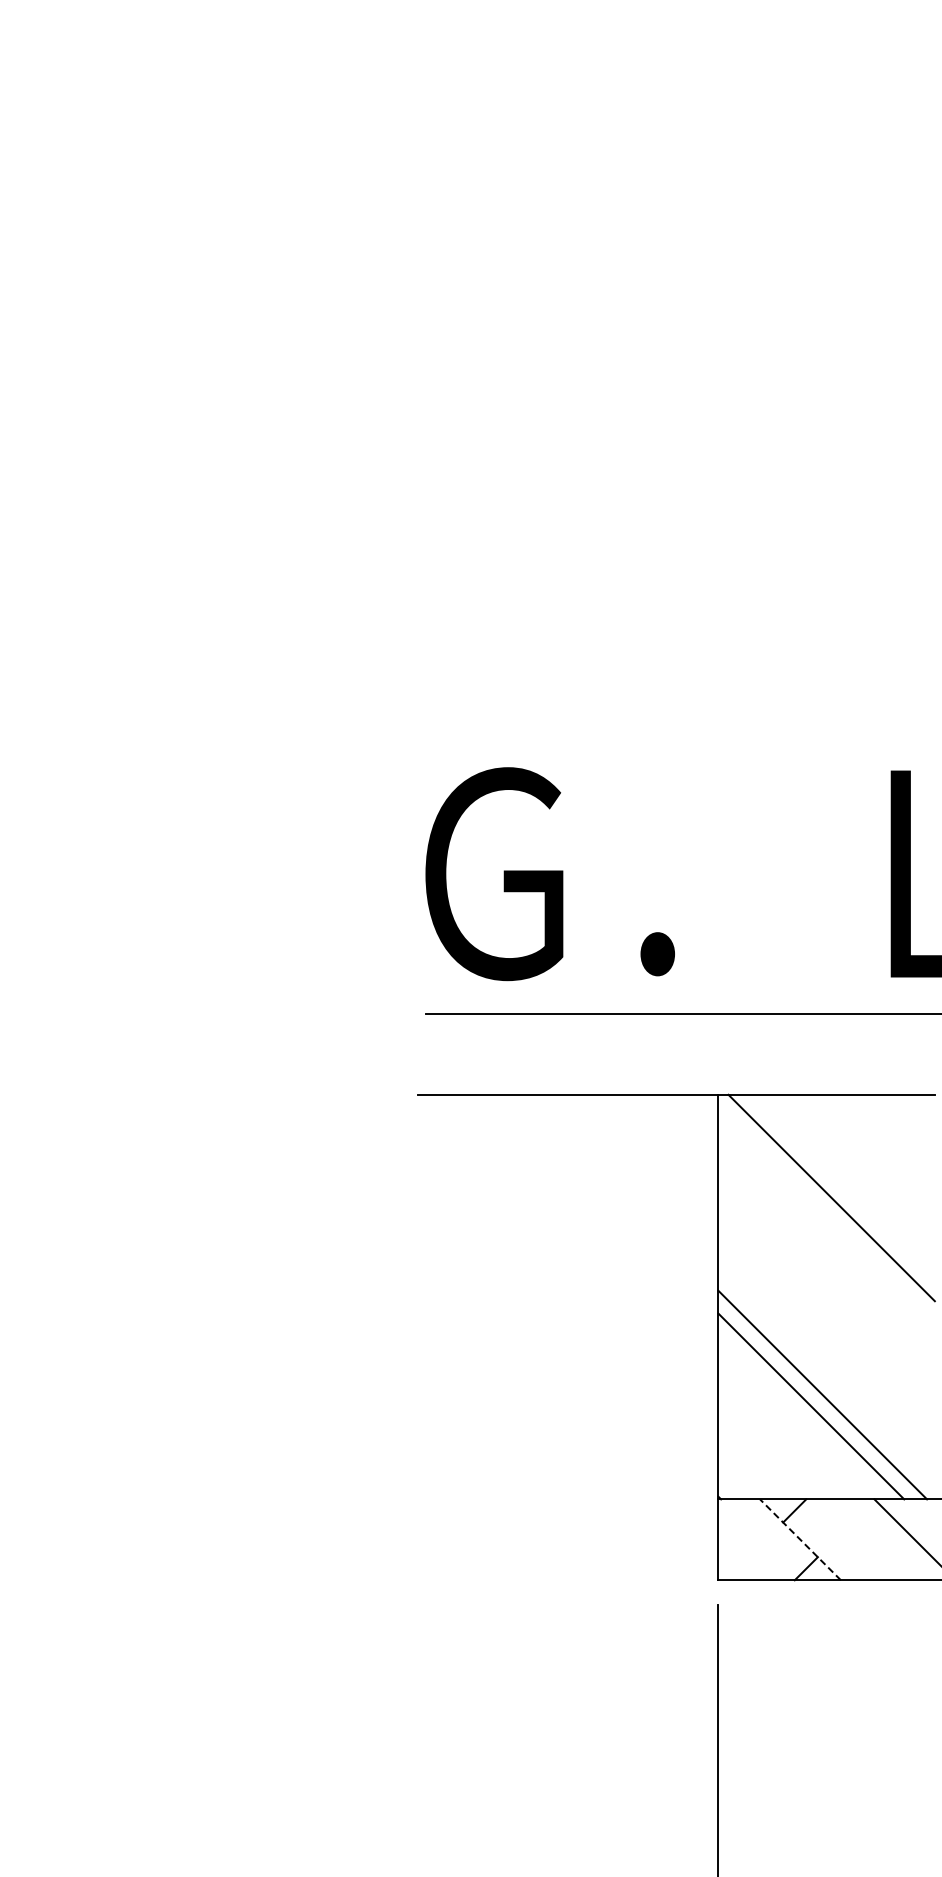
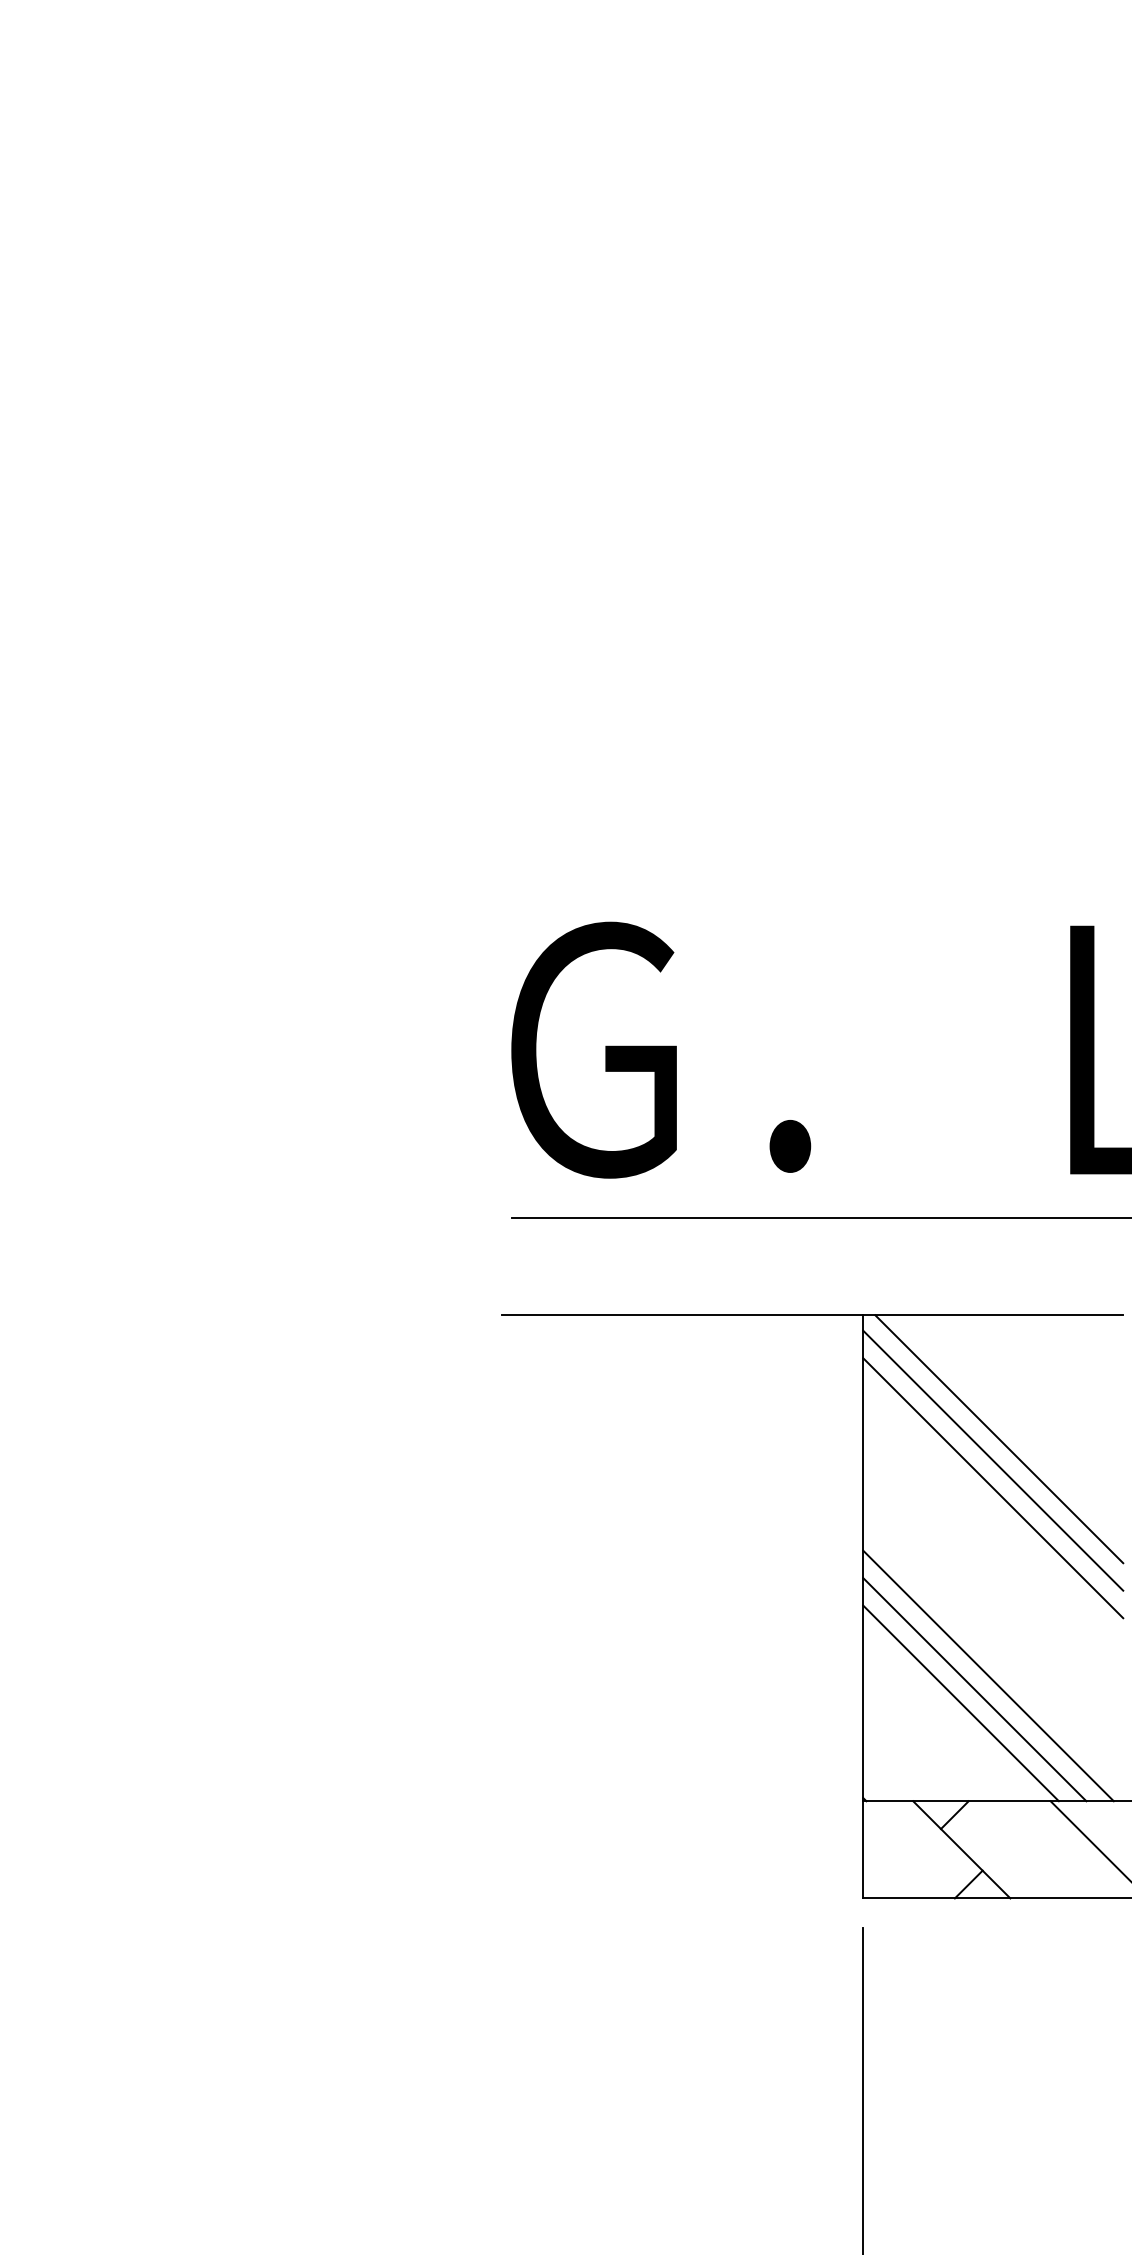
line: (826, 1215) -> (993, 1460), added
line: (826, 1238) -> (993, 1487), added
line: (799, 1417) -> (960, 1702), added
line: (800, 1539) -> (961, 1849), dashed -> solid

